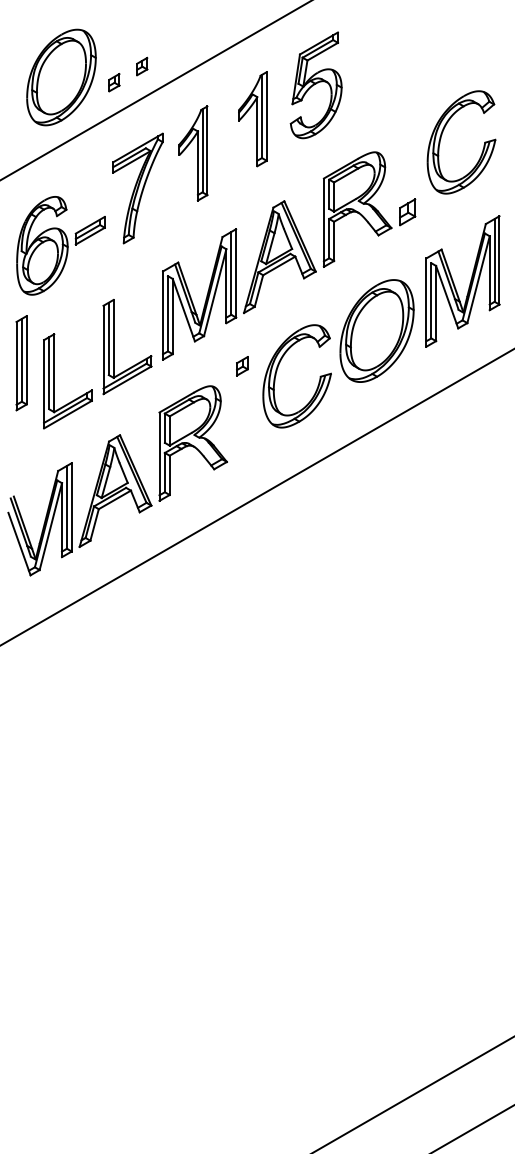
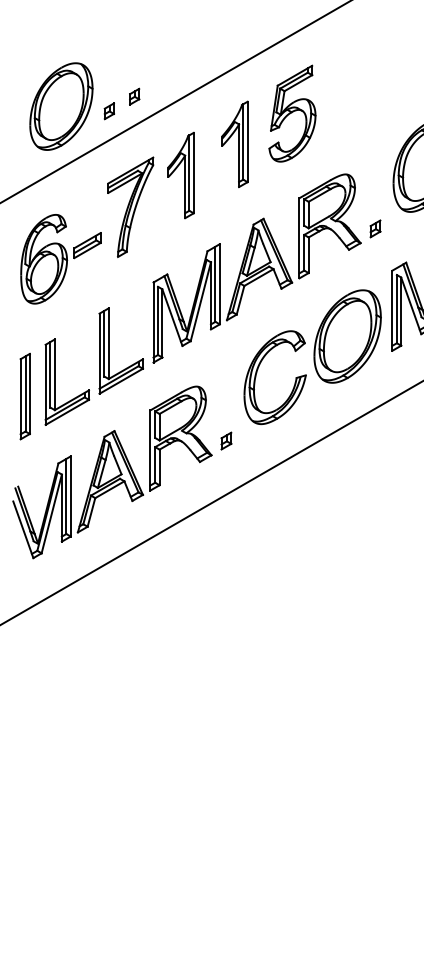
part: (407, 212) -> (375, 229), size x0.71
part: (21, 363) -> (25, 396), moved
part: (242, 366) -> (226, 441), moved

